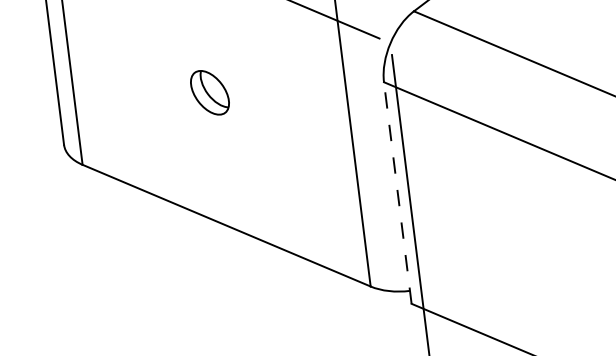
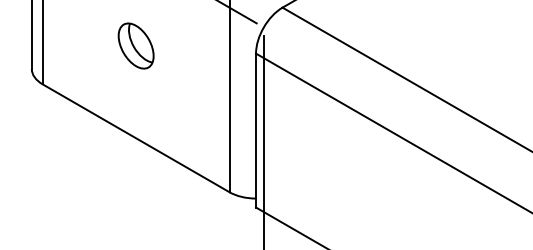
part: (209, 92) -> (135, 45), size x1.43
line: (398, 192) -> (256, 130), dashed -> solid

